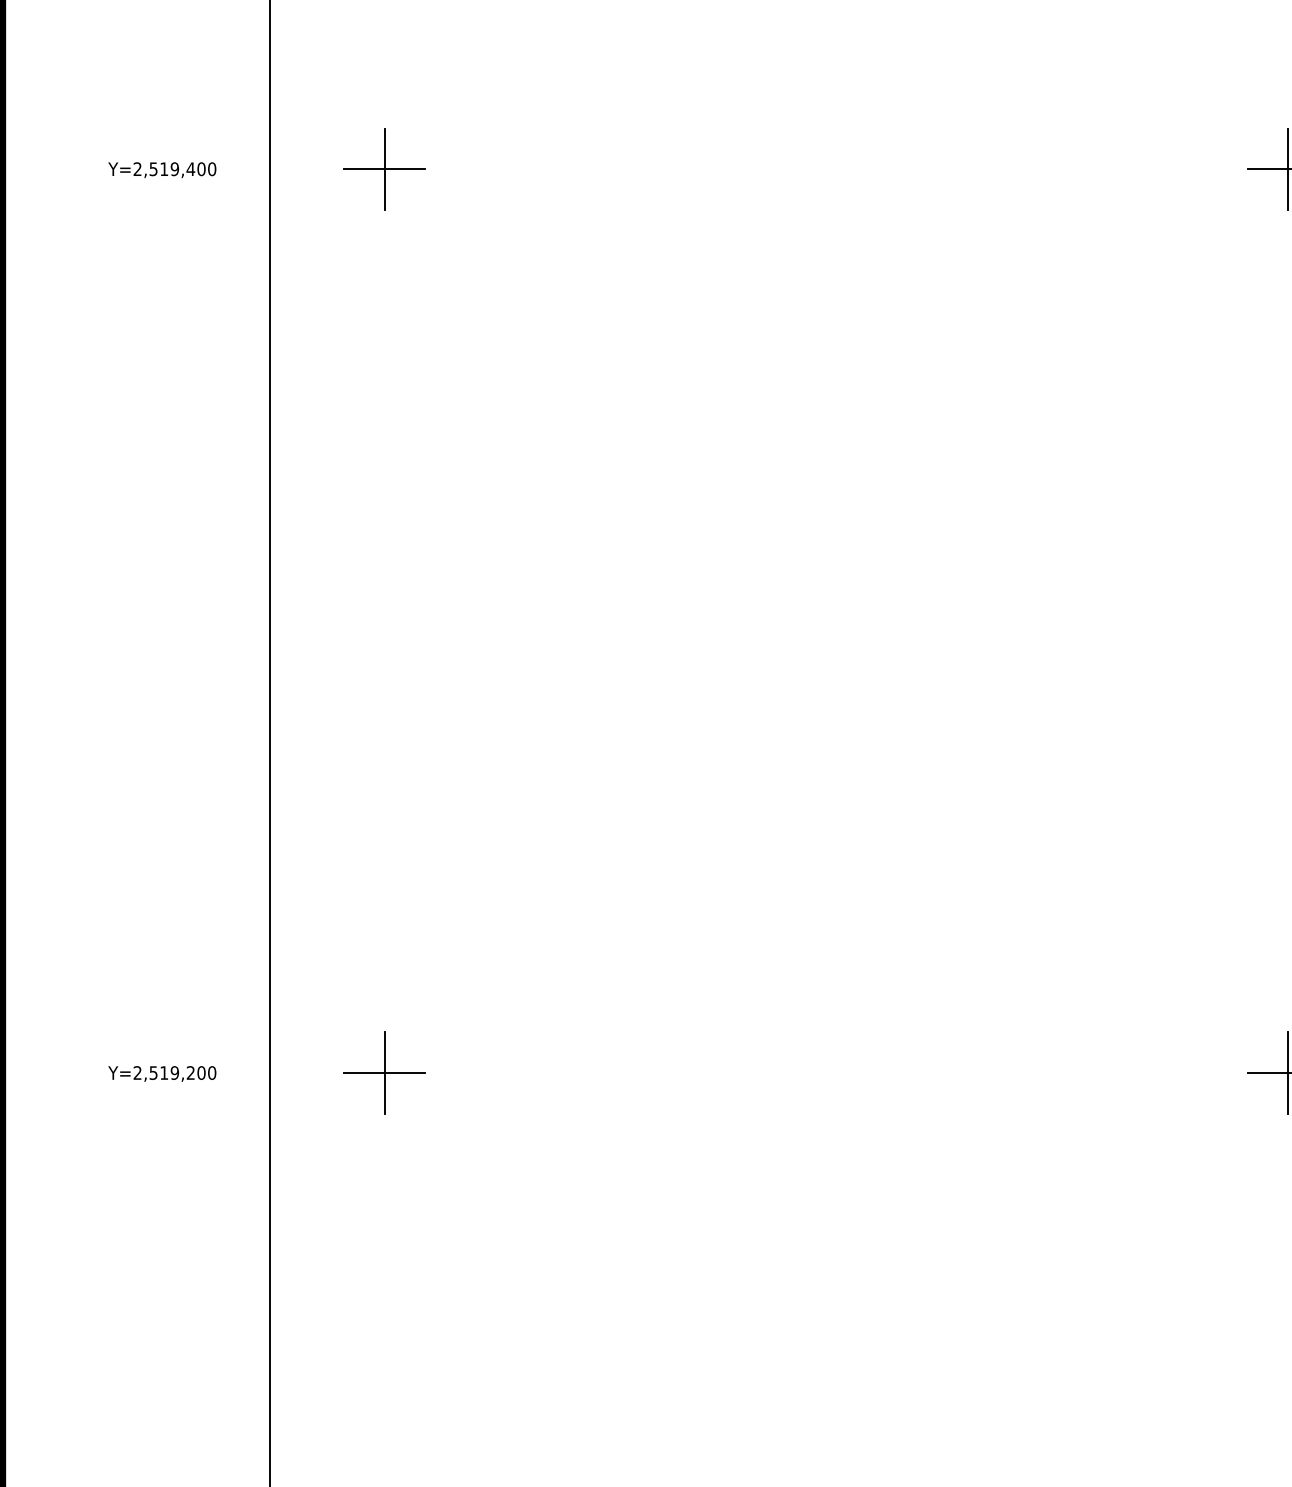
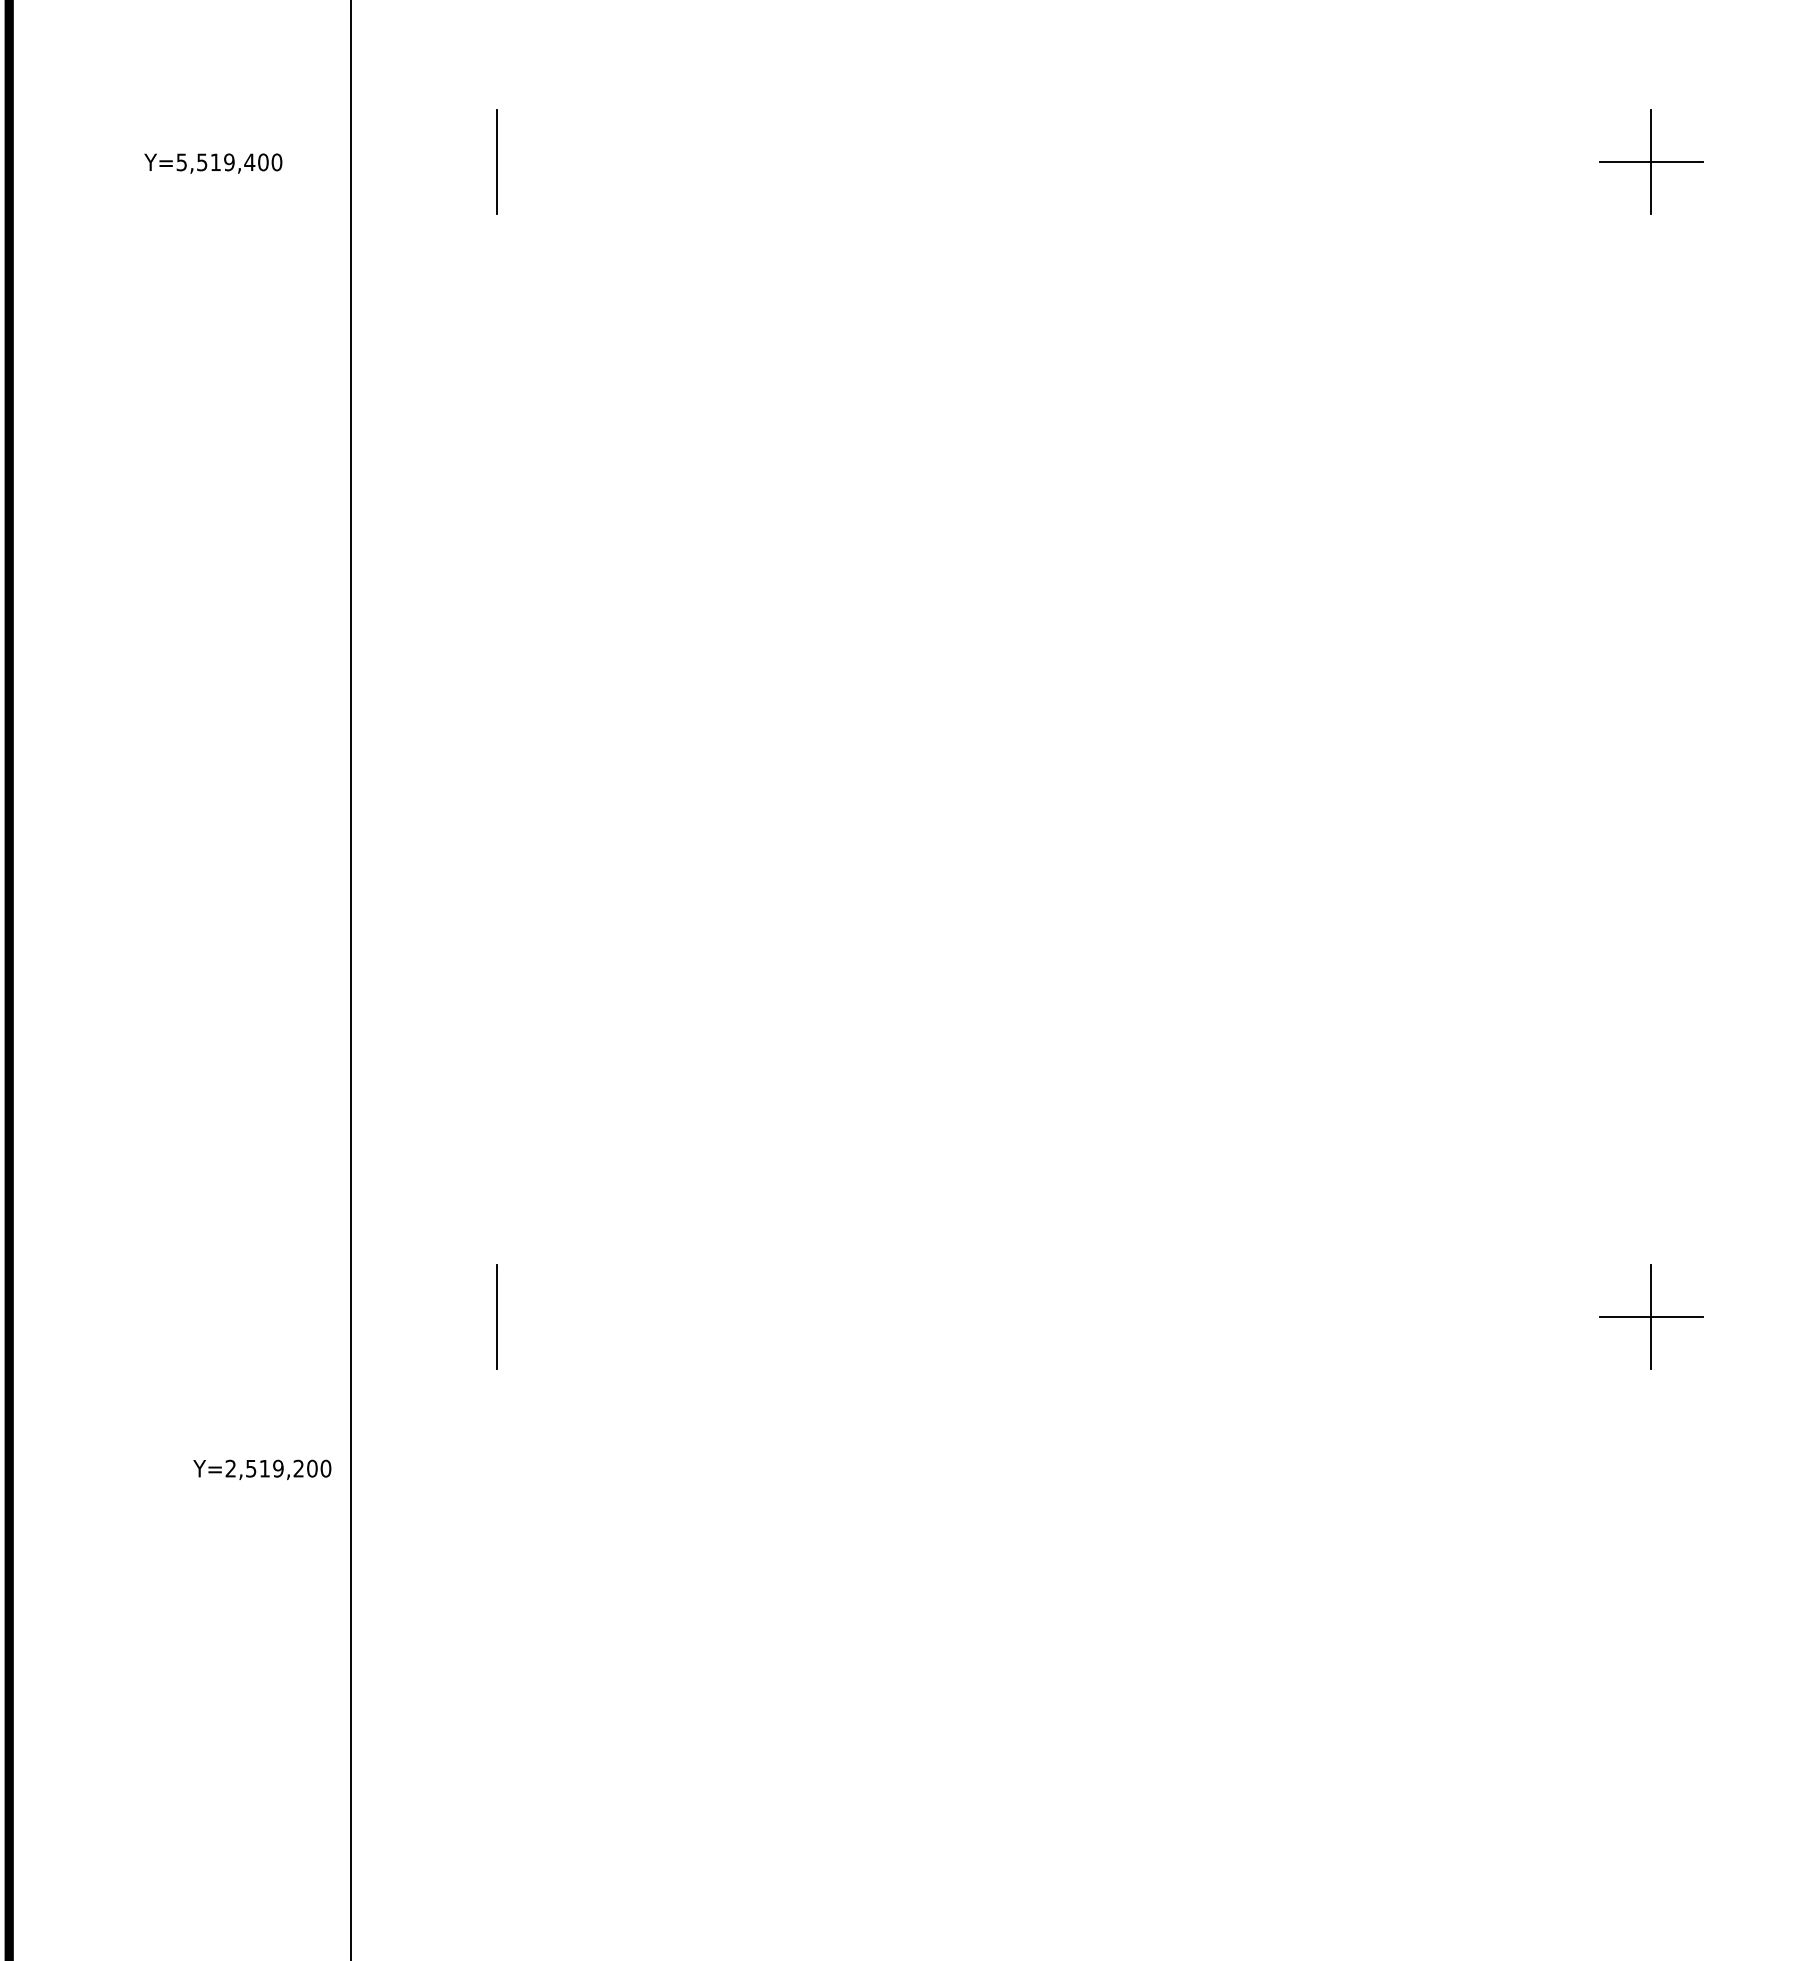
text: (137, 169) -> (181, 162), Y=2,519,400 -> Y=5,519,400
line: (384, 169) -> (497, 162), removed
line: (384, 1072) -> (497, 1316), removed
text: (162, 1073) -> (262, 1469), moved

